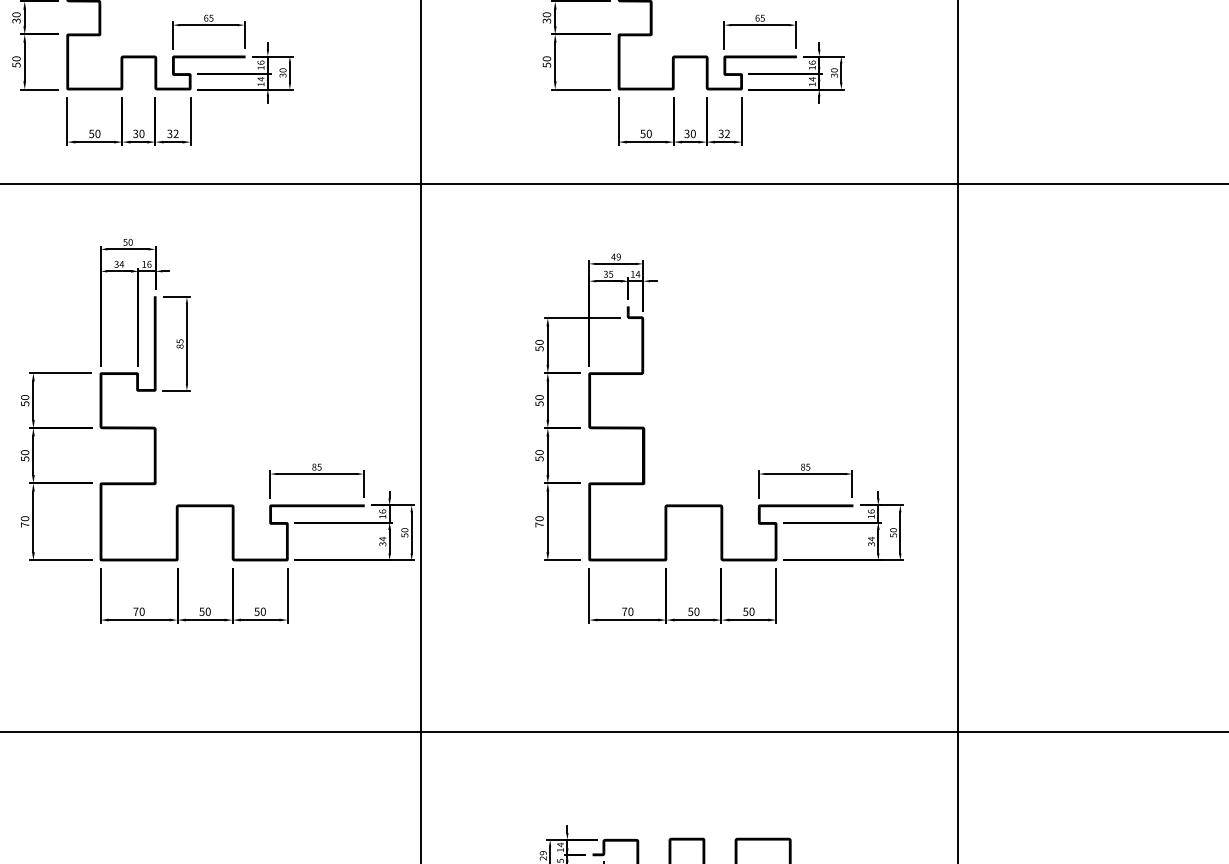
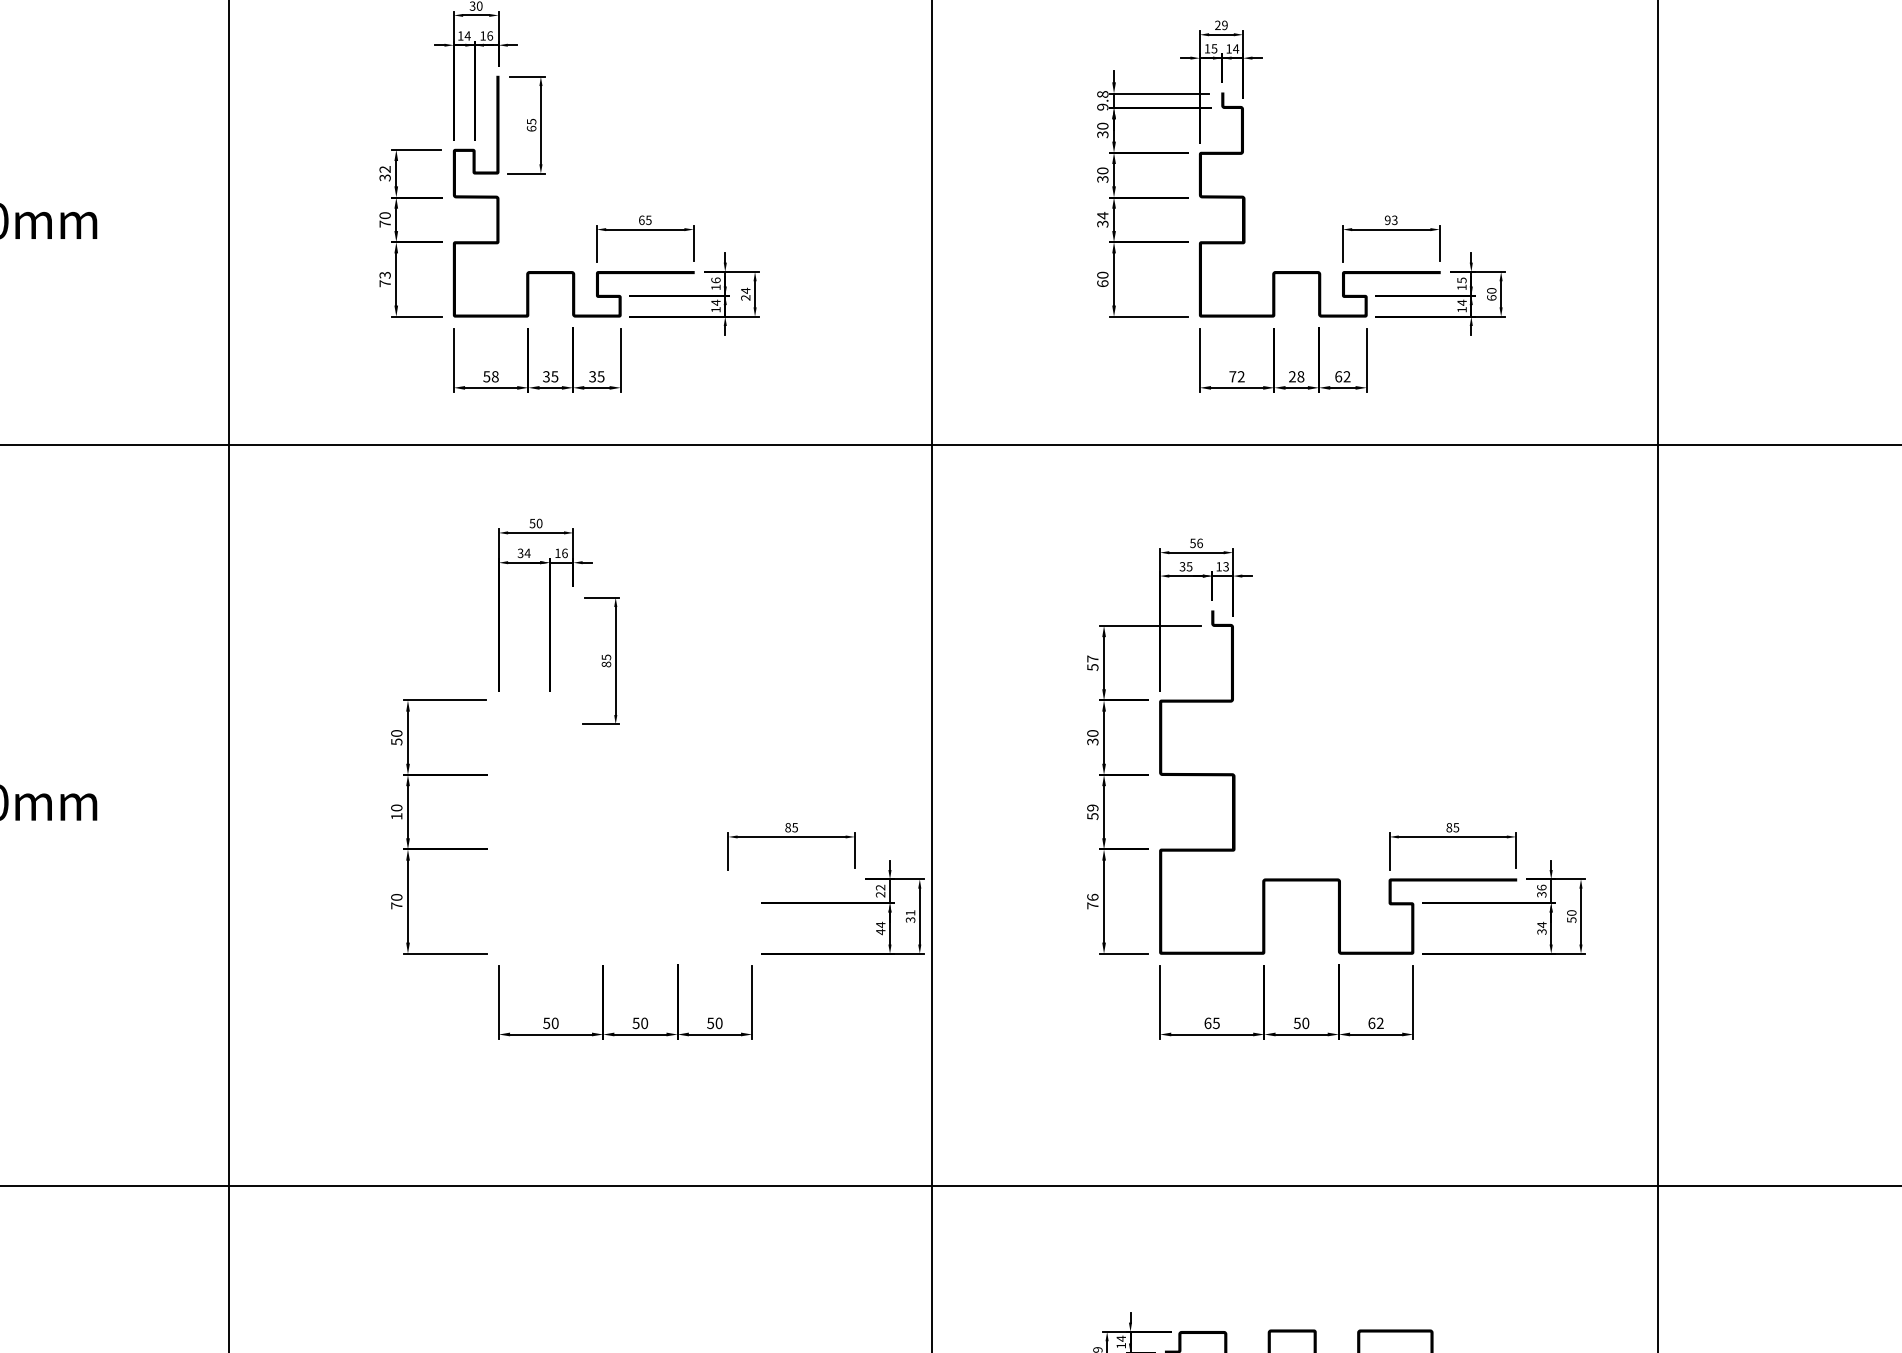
text: (546, 14) -> (1102, 215), 30 -> 34
text: (759, 17) -> (1390, 219), 65 -> 93
text: (16, 20) -> (384, 223), 30 -> 70
text: (16, 62) -> (384, 279), 50 -> 73
text: (812, 62) -> (1461, 280), 16 -> 15
text: (546, 64) -> (1102, 283), 50 -> 60
text: (282, 72) -> (745, 293), 30 -> 24
text: (834, 75) -> (1491, 297), 30 -> 60
text: (97, 133) -> (494, 376), 50 -> 58
text: (141, 133) -> (554, 376), 30 -> 35
text: (175, 133) -> (600, 376), 32 -> 35
text: (645, 133) -> (1236, 376), 50 -> 72
text: (690, 133) -> (1296, 376), 30 -> 28
text: (721, 133) -> (1338, 376), 32 -> 62
text: (615, 257) -> (1195, 543), 49 -> 56
text: (638, 274) -> (1226, 566), 14 -> 13
text: (539, 342) -> (1092, 658), 50 -> 57
text: (539, 403) -> (1092, 741), 50 -> 30
part: (156, 428) -> (574, 775), removed
text: (539, 452) -> (1092, 807), 50 -> 59
text: (24, 458) -> (396, 816), 50 -> 10
text: (382, 513) -> (880, 890), 16 -> 22
text: (871, 516) -> (1541, 894), 16 -> 36
text: (539, 518) -> (1092, 896), 70 -> 76
text: (404, 532) -> (910, 916), 50 -> 31
text: (382, 543) -> (880, 931), 34 -> 44
text: (135, 611) -> (546, 1023), 70 -> 50
text: (627, 611) -> (1211, 1023), 70 -> 65
text: (748, 611) -> (1375, 1023), 50 -> 62

